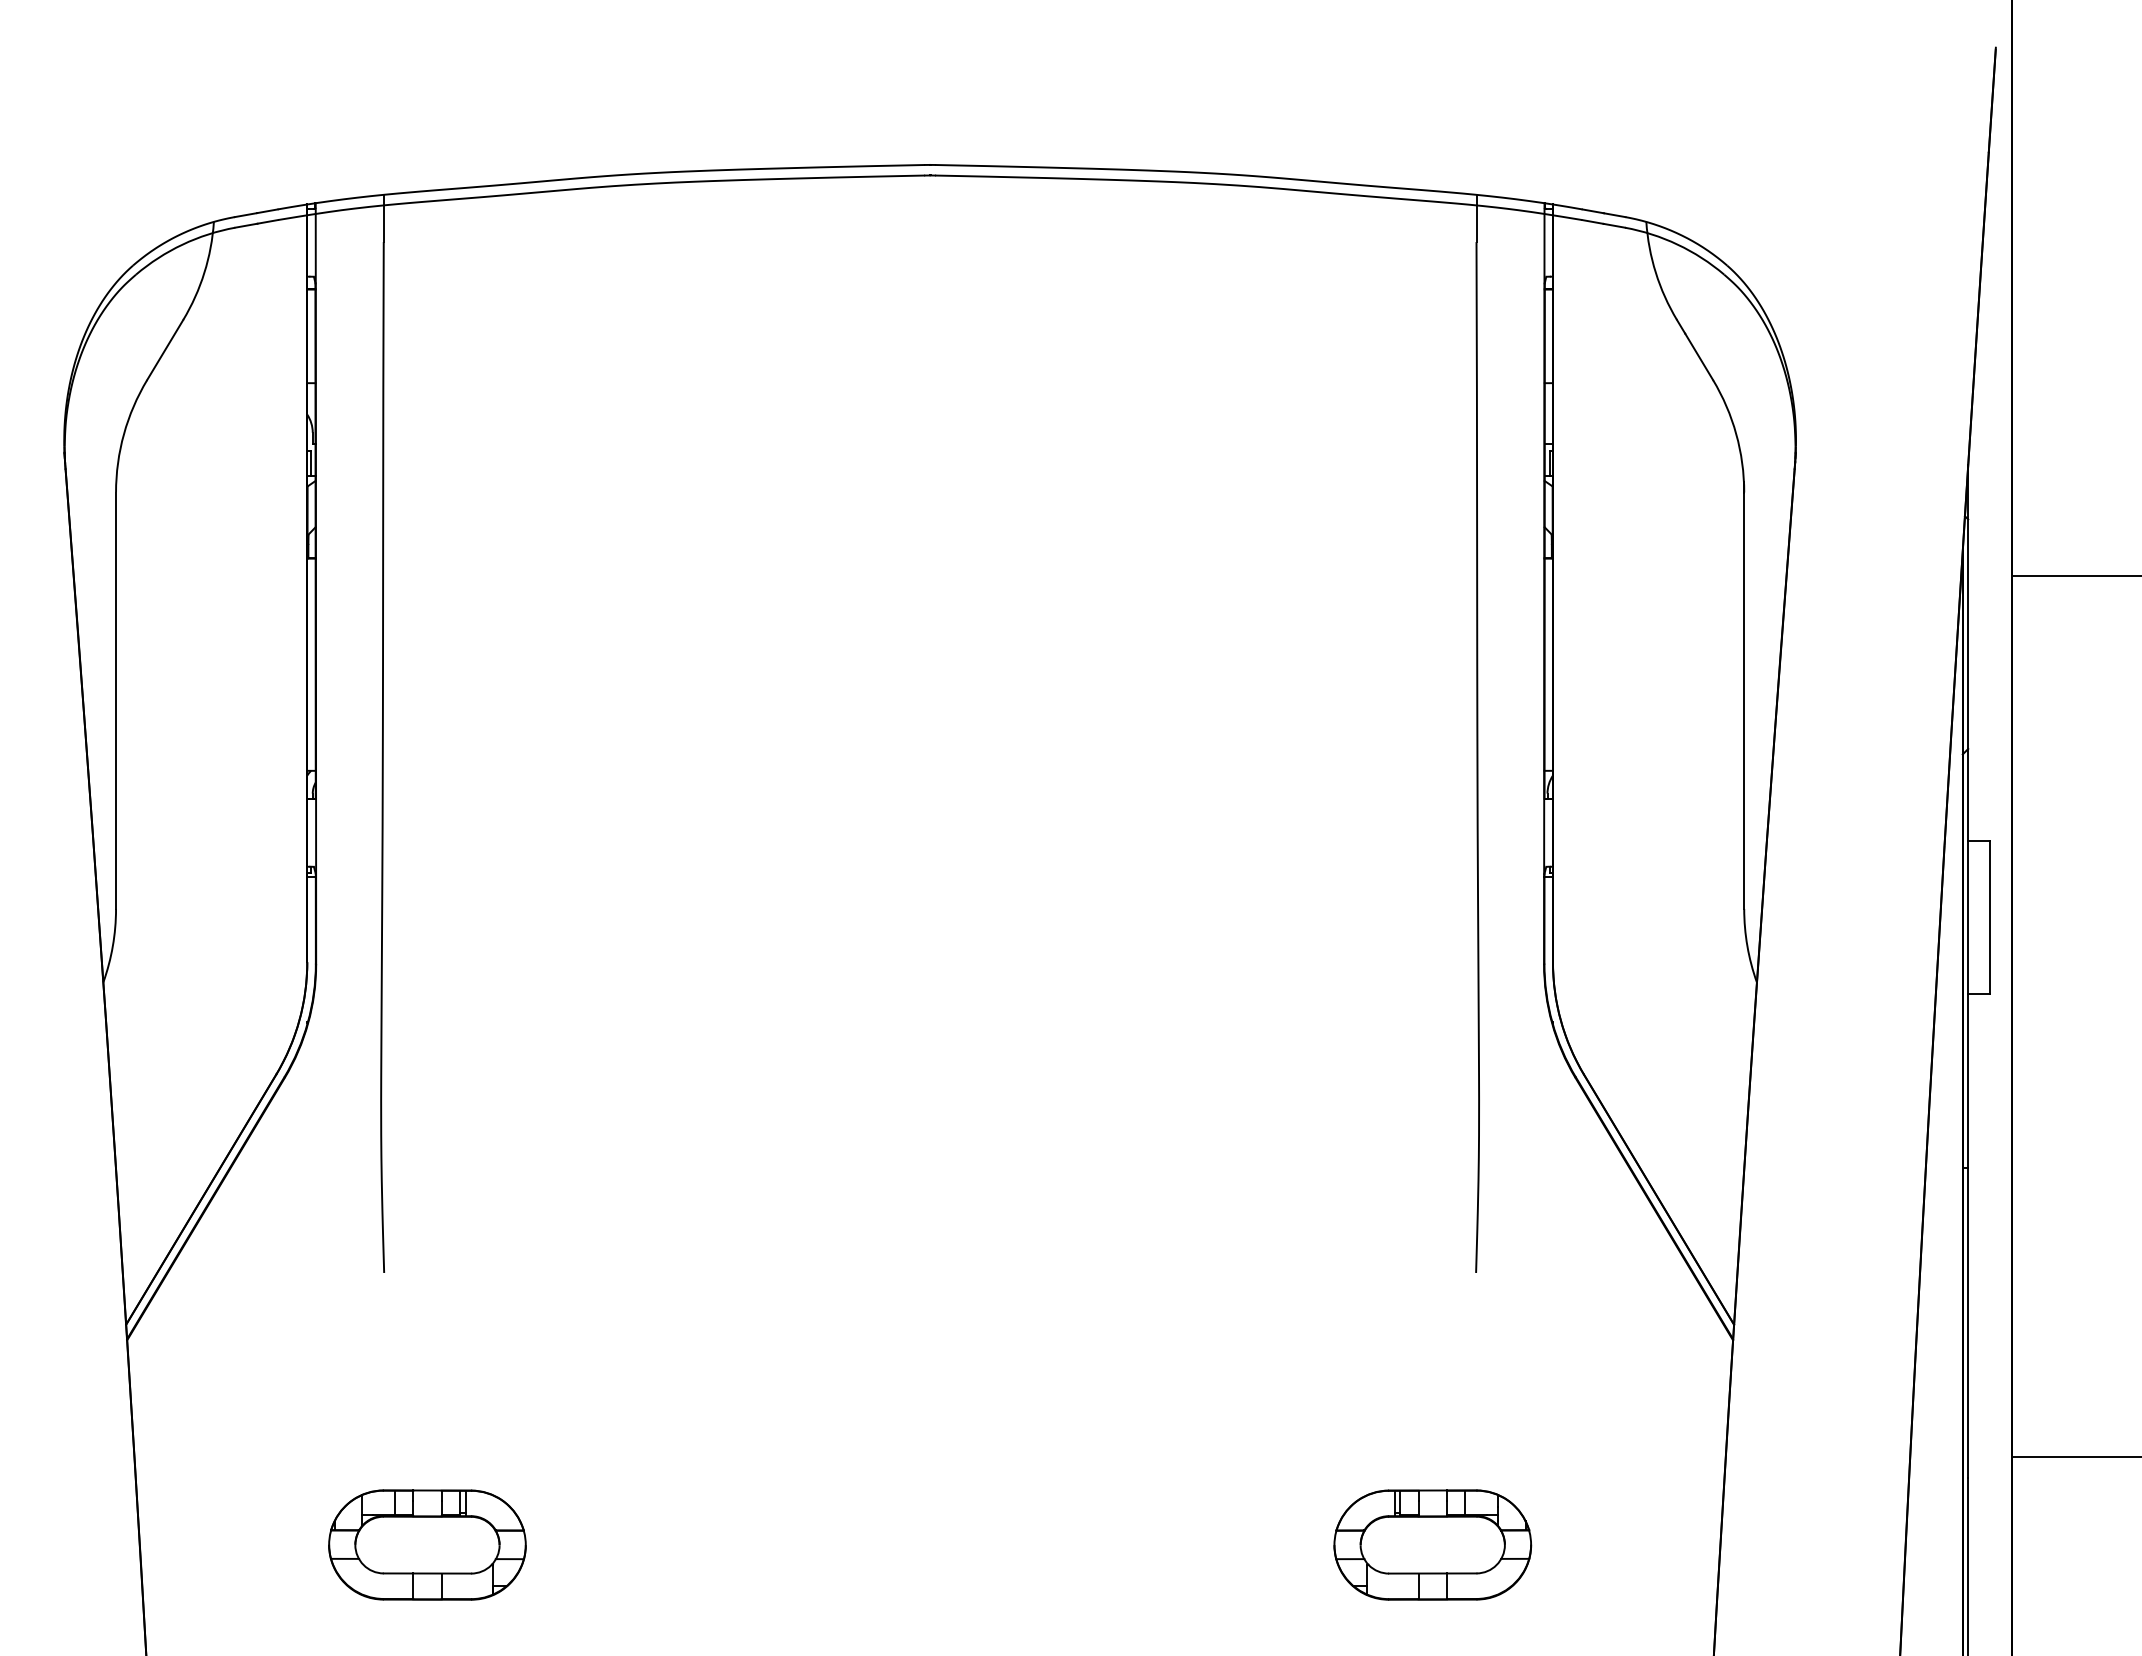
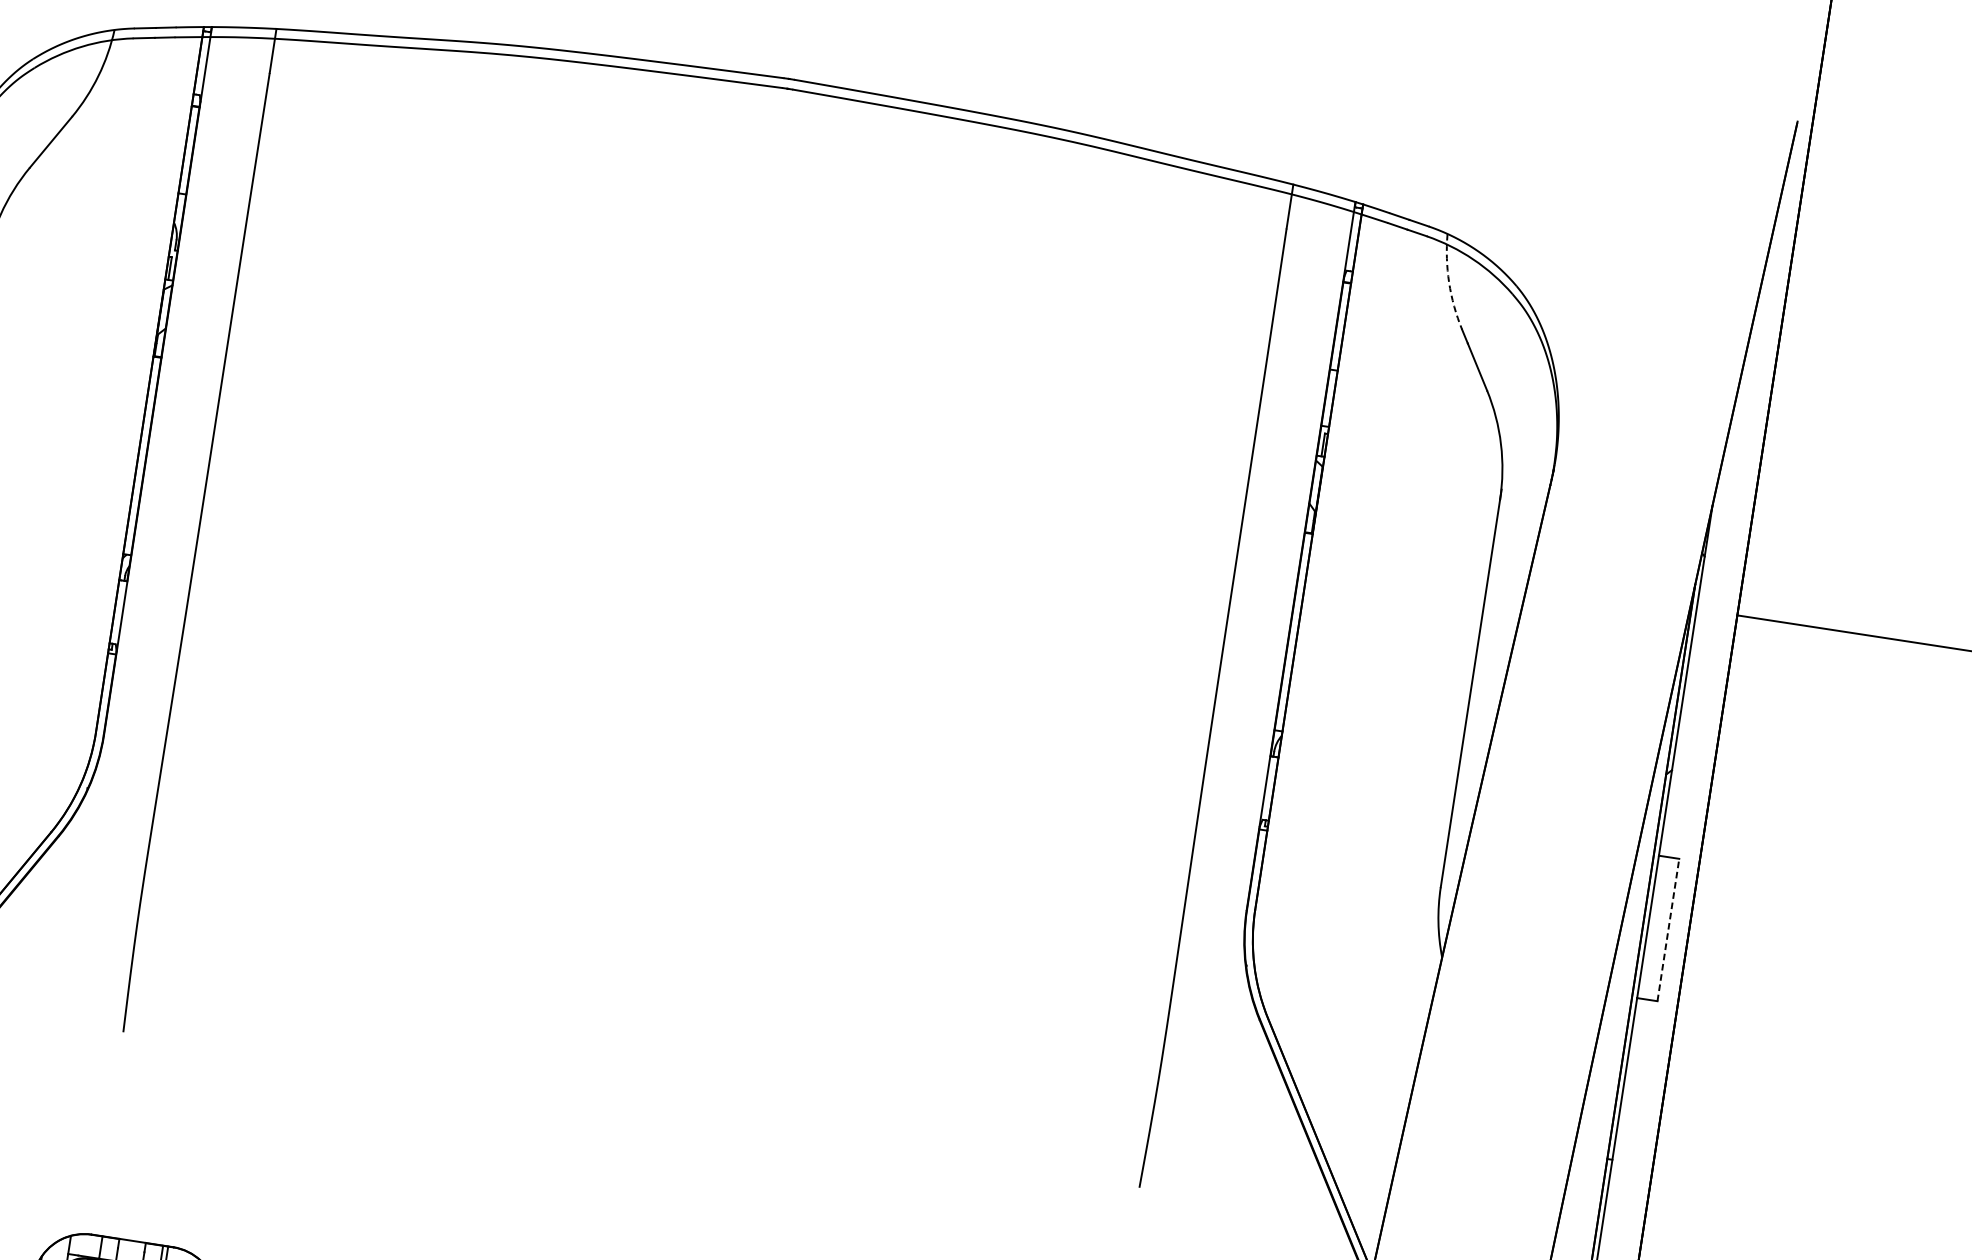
arc: (1655, 272) -> (1448, 282), solid -> dashed
line: (1990, 916) -> (1668, 929), solid -> dashed

